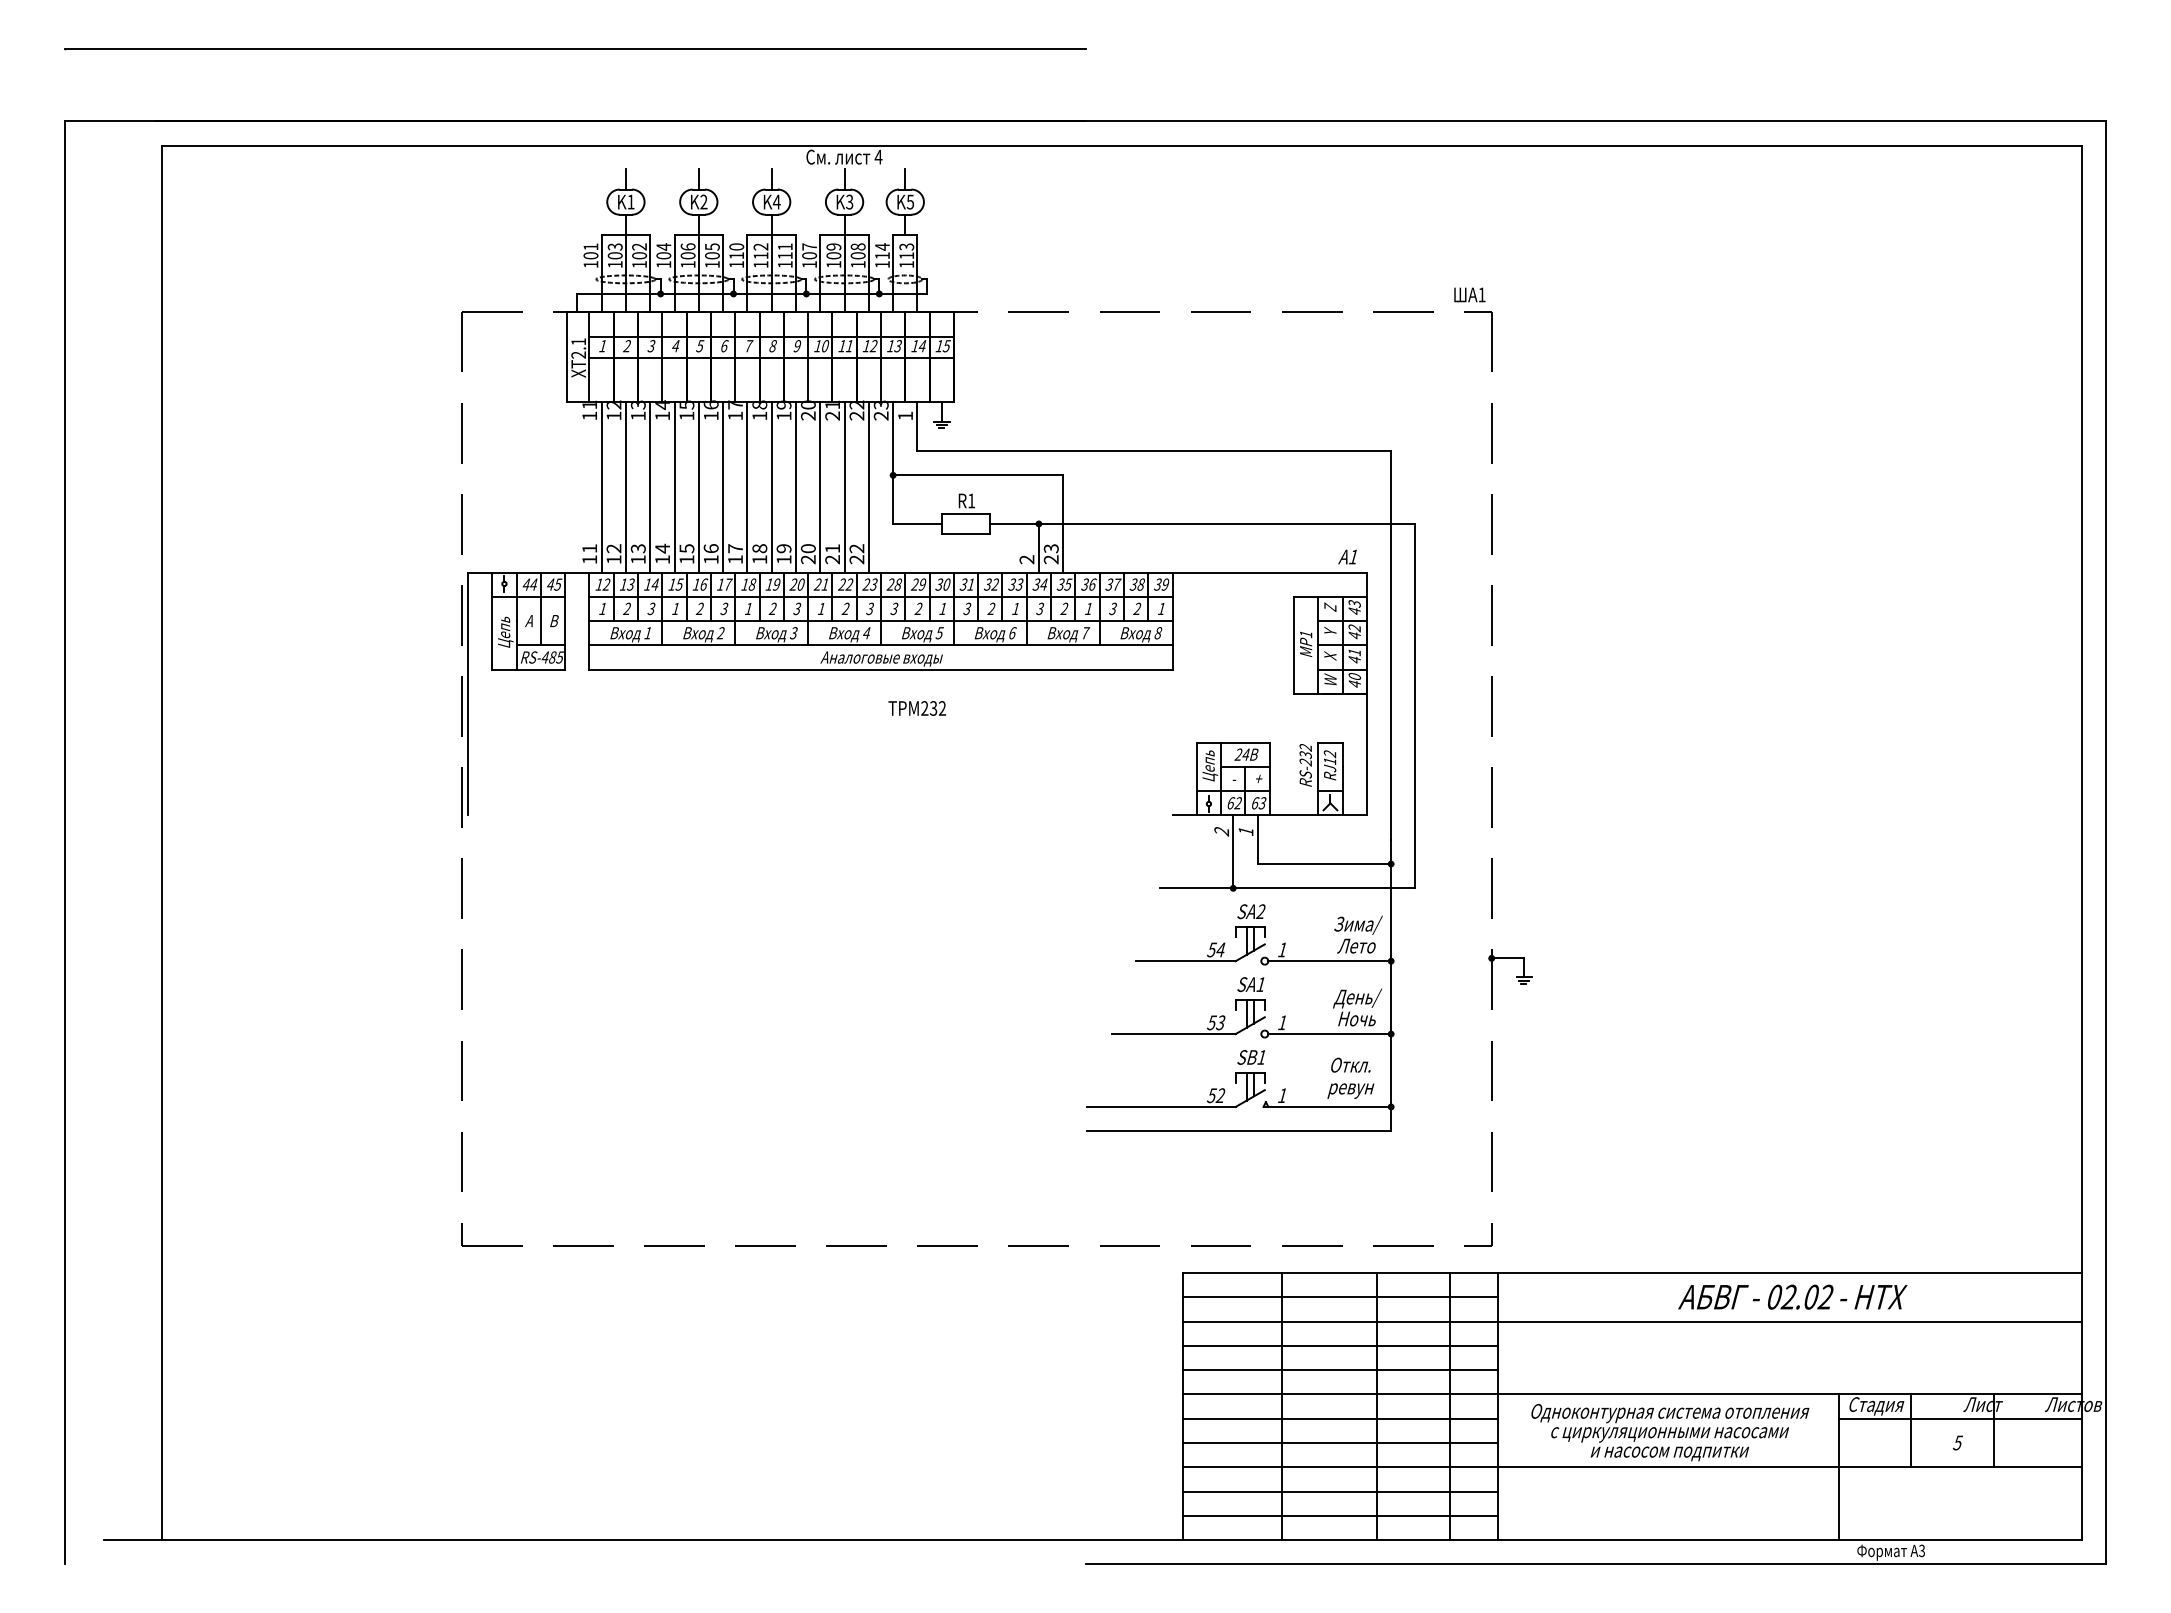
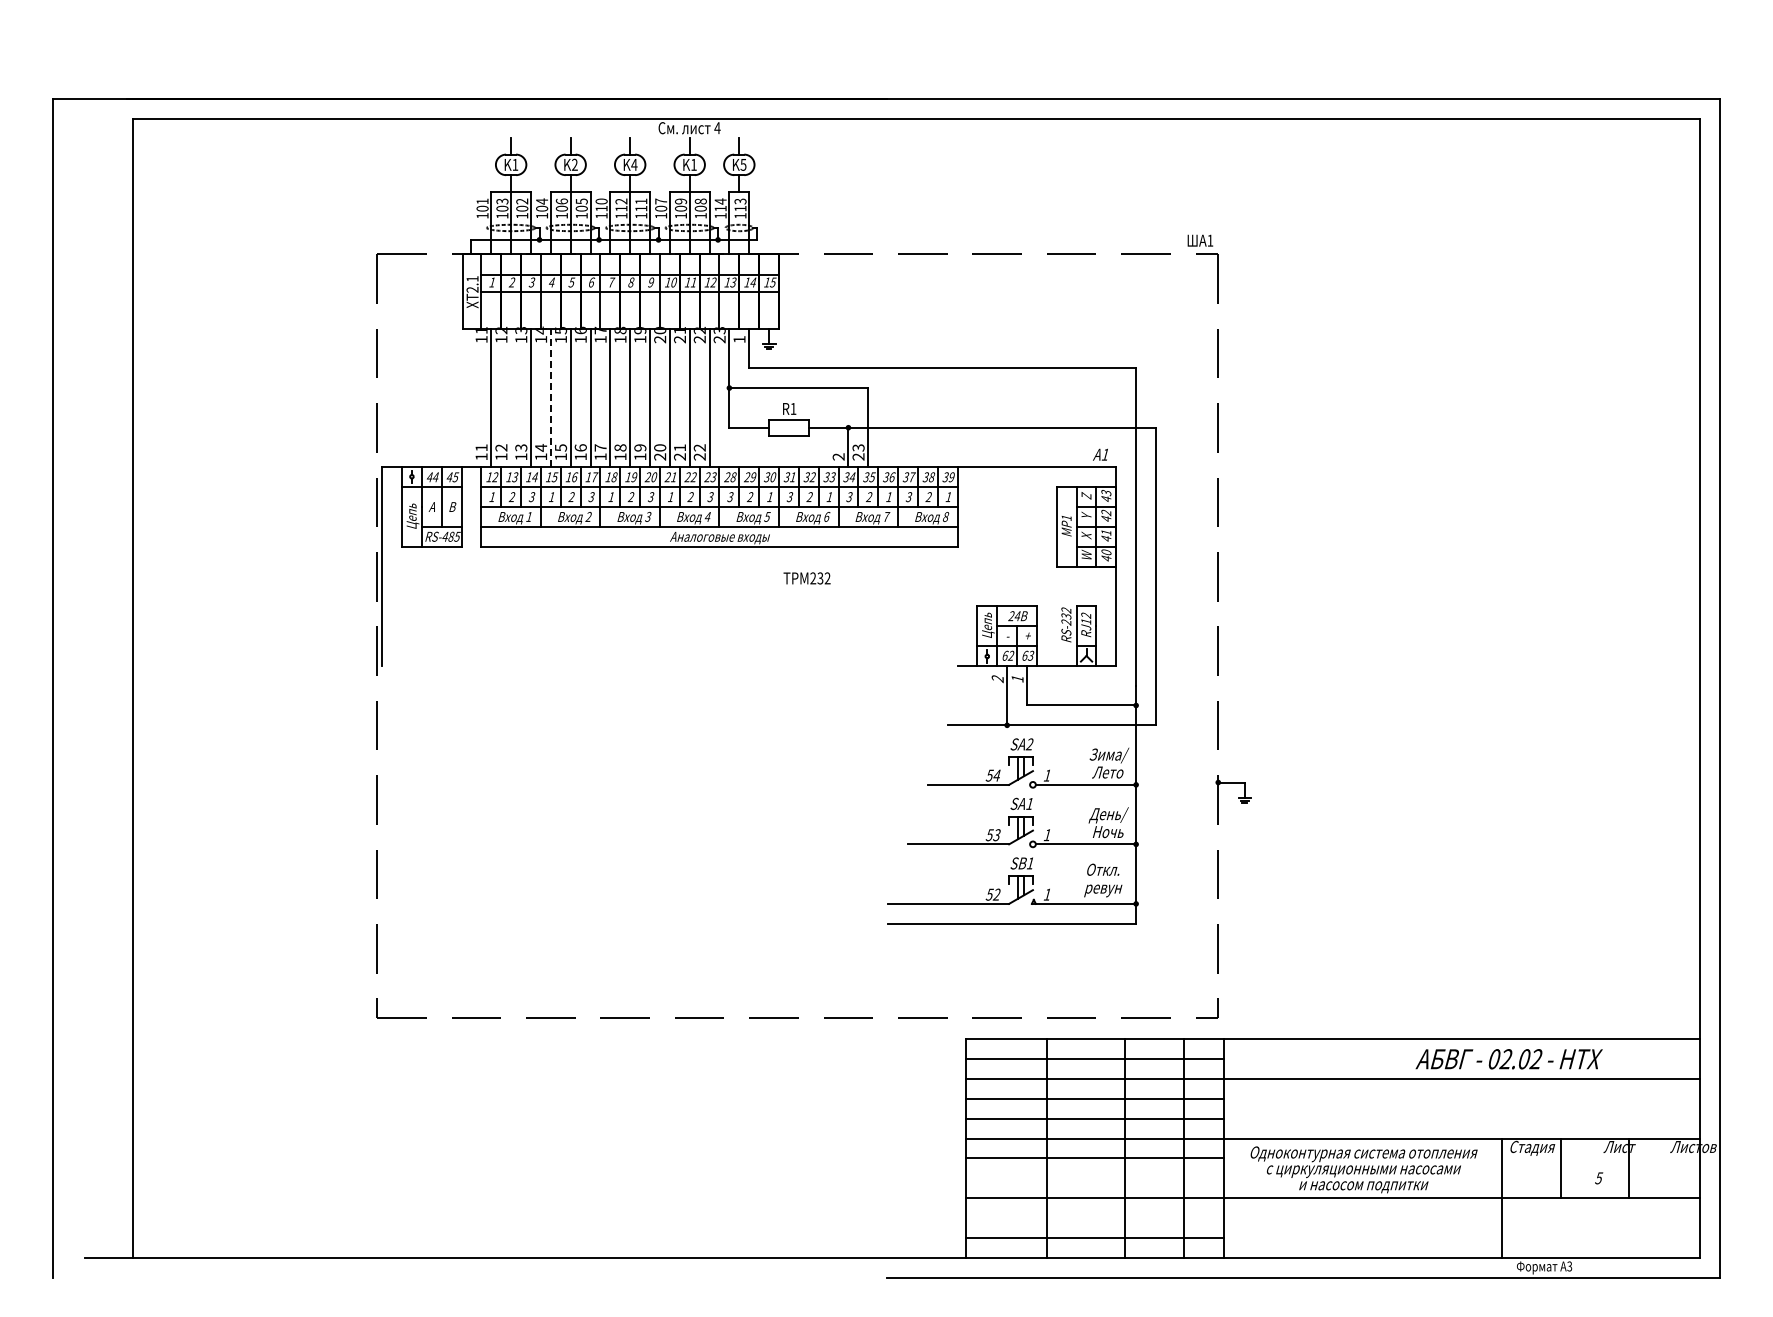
line: (574, 48) -> (469, 39), removed
text: (849, 201) -> (693, 164), K3 -> K1
line: (626, 486) -> (511, 397), removed
line: (674, 486) -> (550, 397), solid -> dashed
text: (916, 708) -> (806, 578), moved
text: (1791, 1297) -> (1508, 1059), moved
line: (1959, 1418) -> (1600, 1158), removed
line: (1340, 1443) -> (1094, 1178), removed
line: (1340, 1492) -> (1094, 1218), removed

